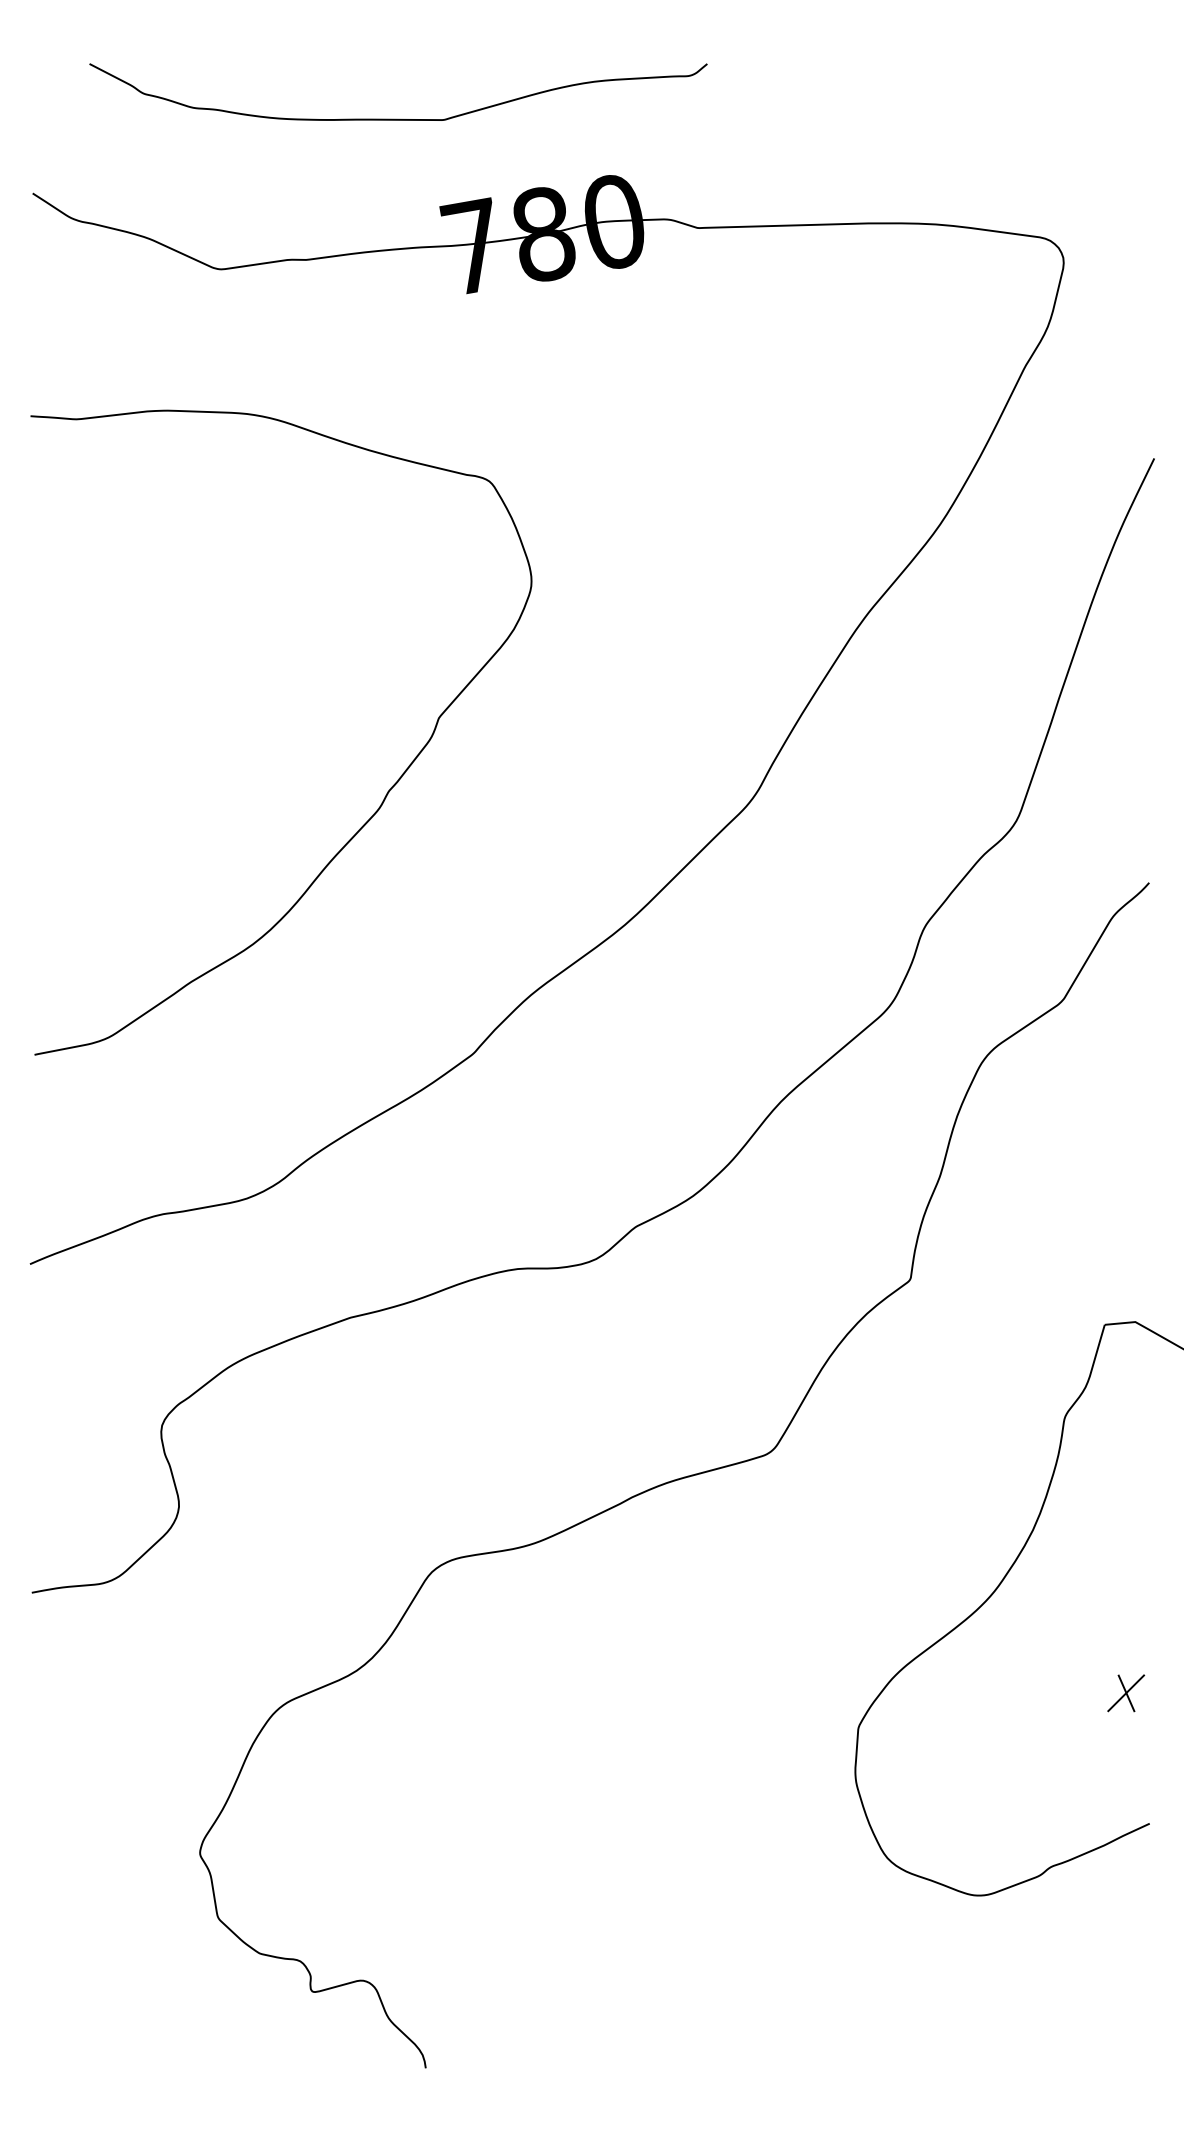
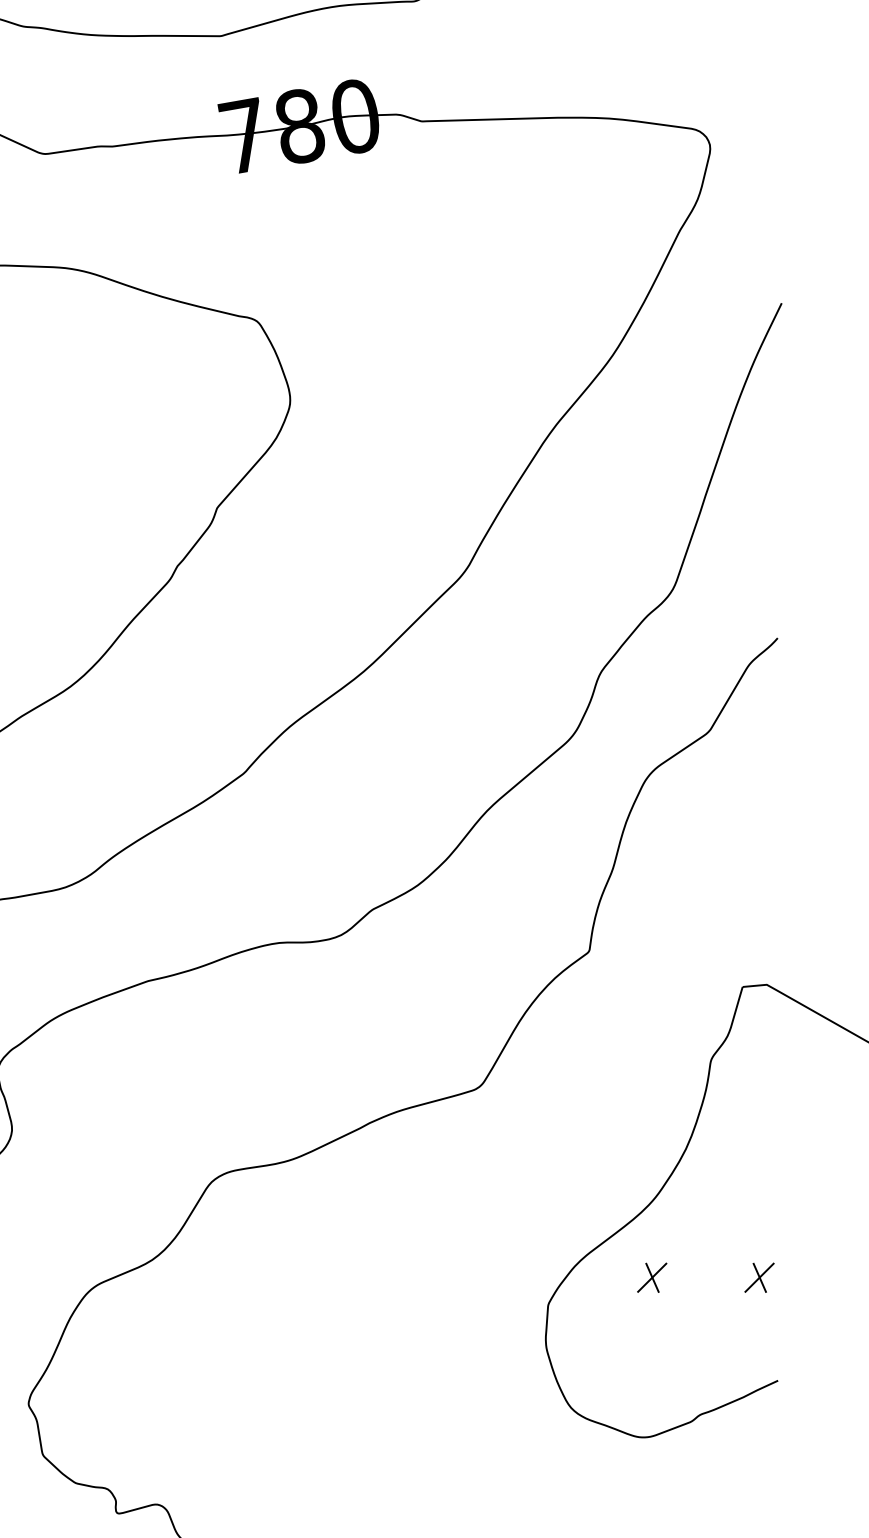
part: (990, 1693) -> (652, 1277), added

